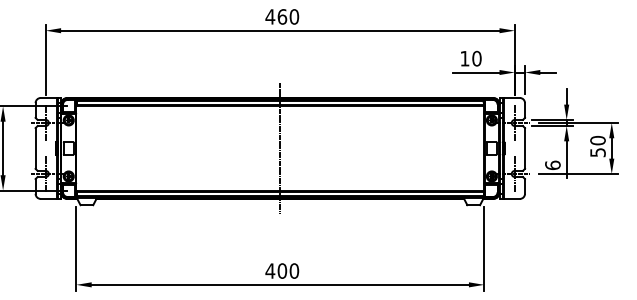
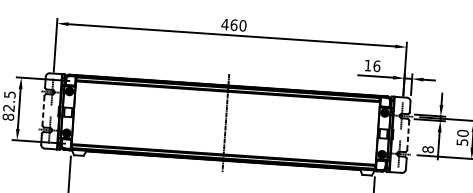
text: (476, 58) -> (376, 66), 10 -> 16
line: (35, 147) -> (43, 109), solid -> dashed
line: (525, 148) -> (408, 135), solid -> dashed
text: (552, 165) -> (427, 149), 6 -> 8

